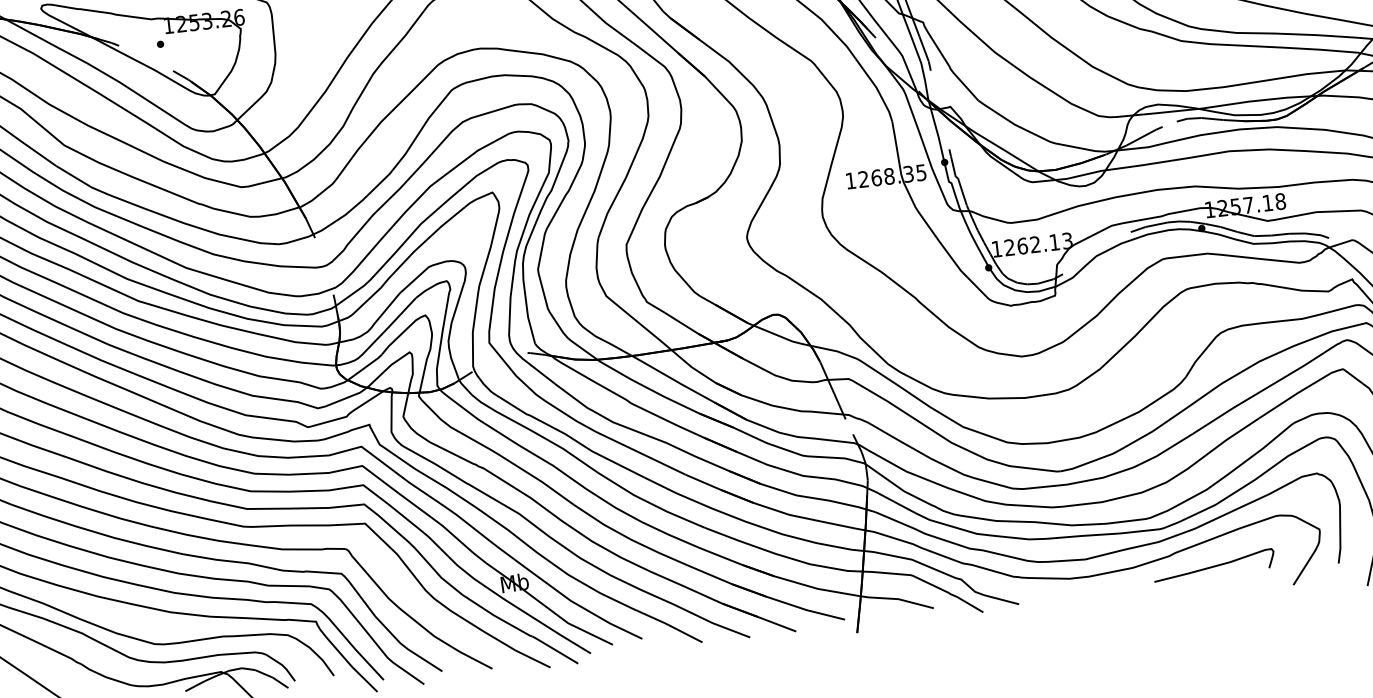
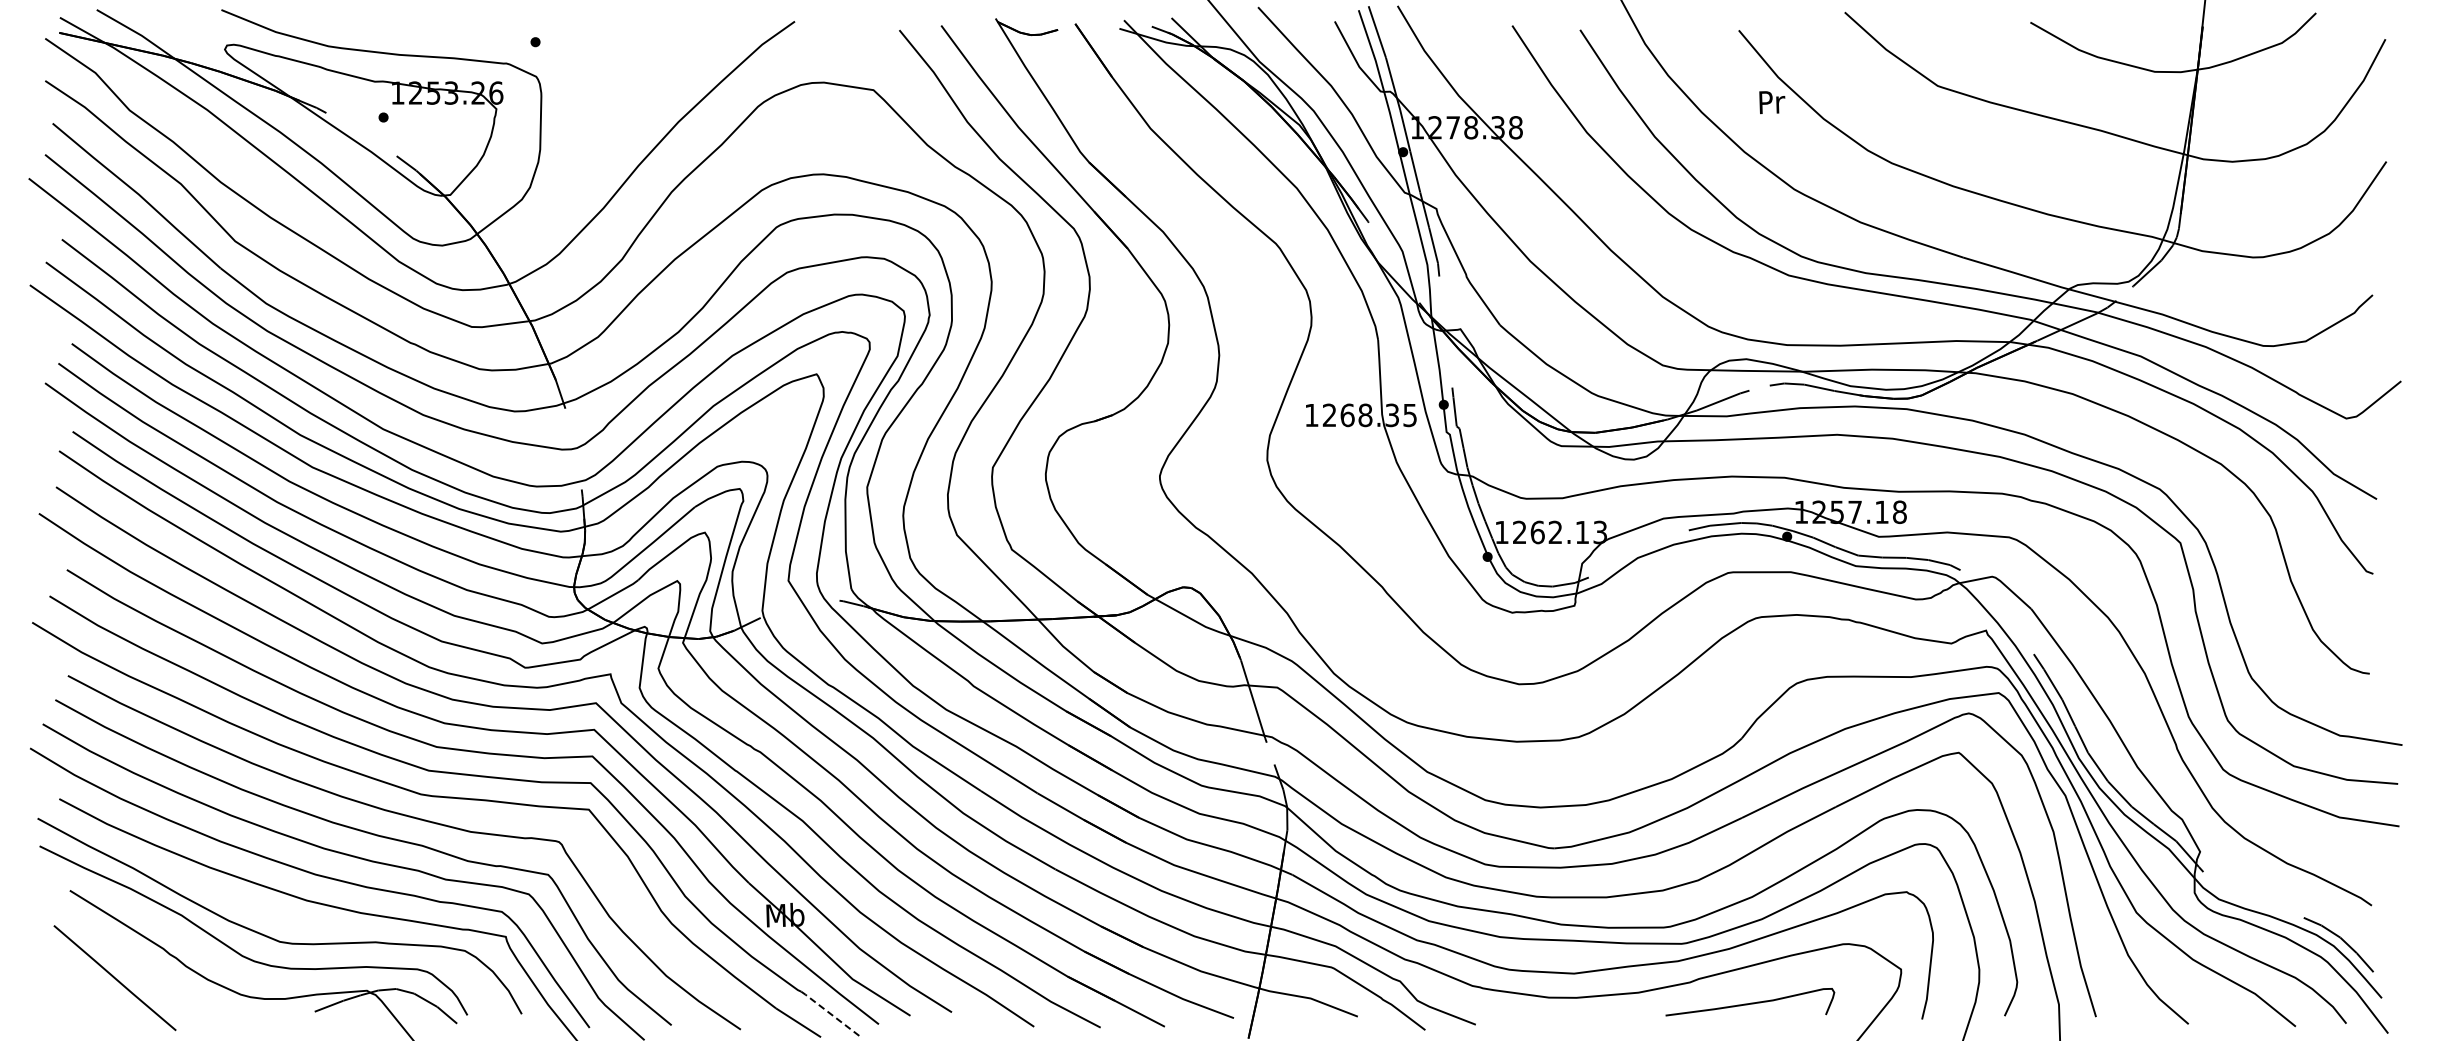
line: (554, 649) -> (829, 1013), solid -> dashed

